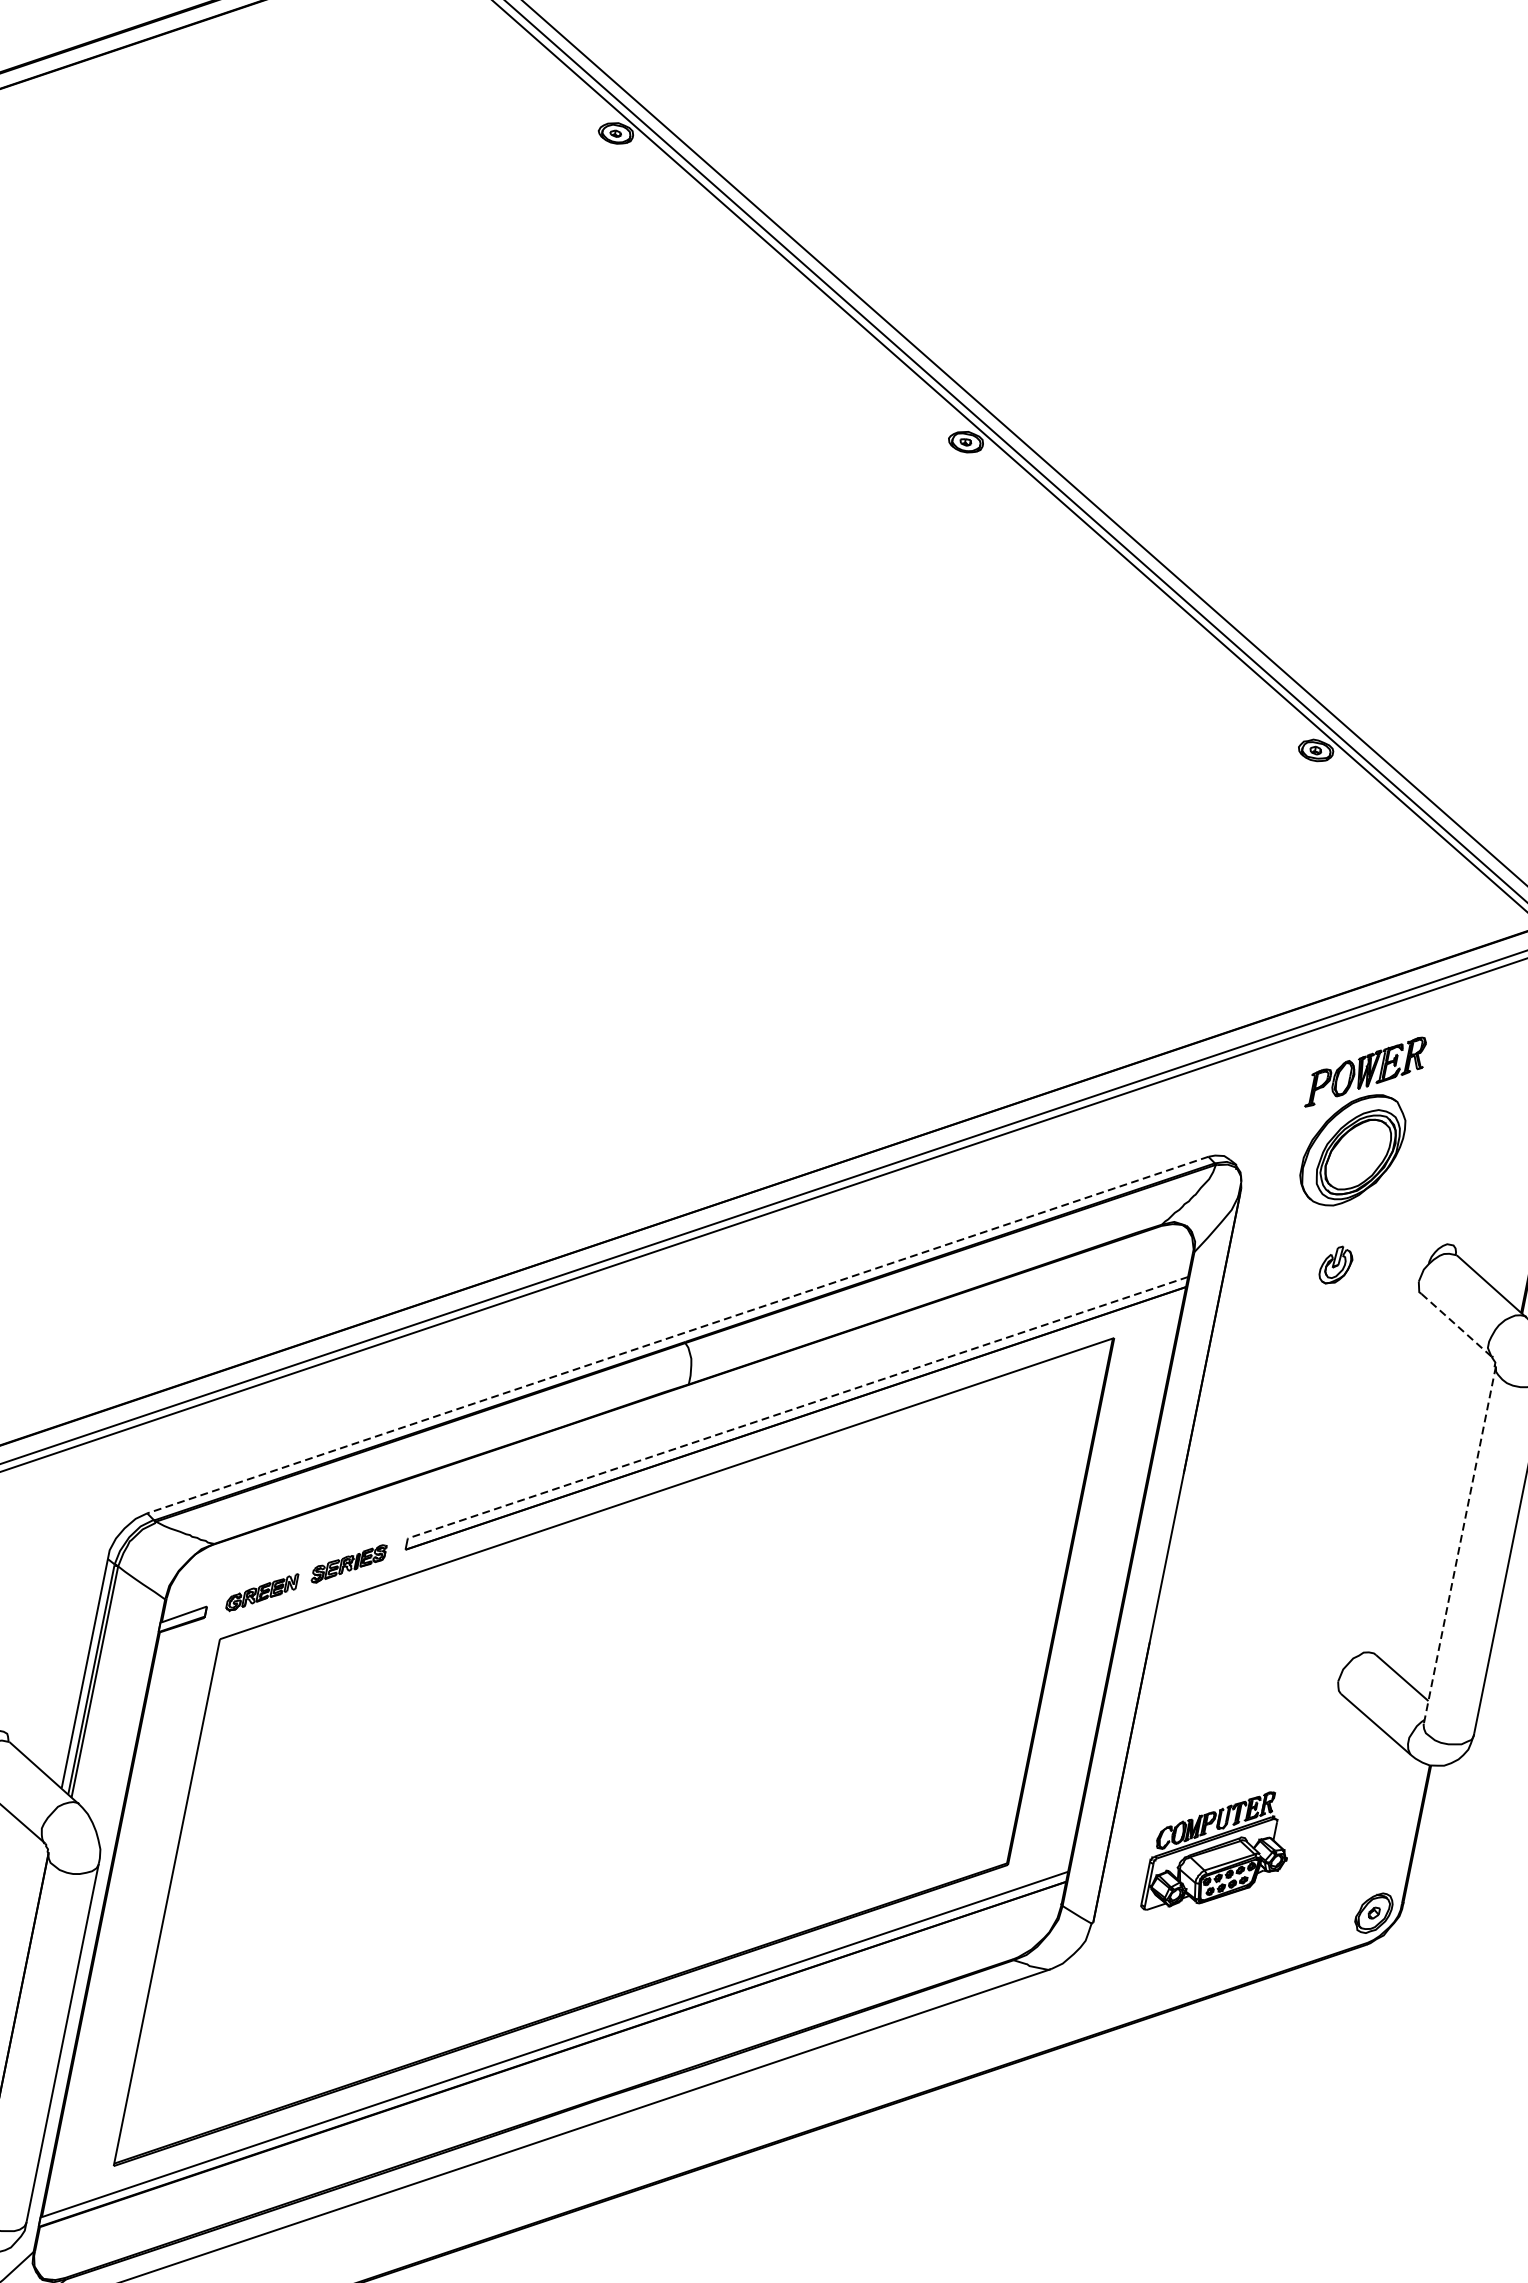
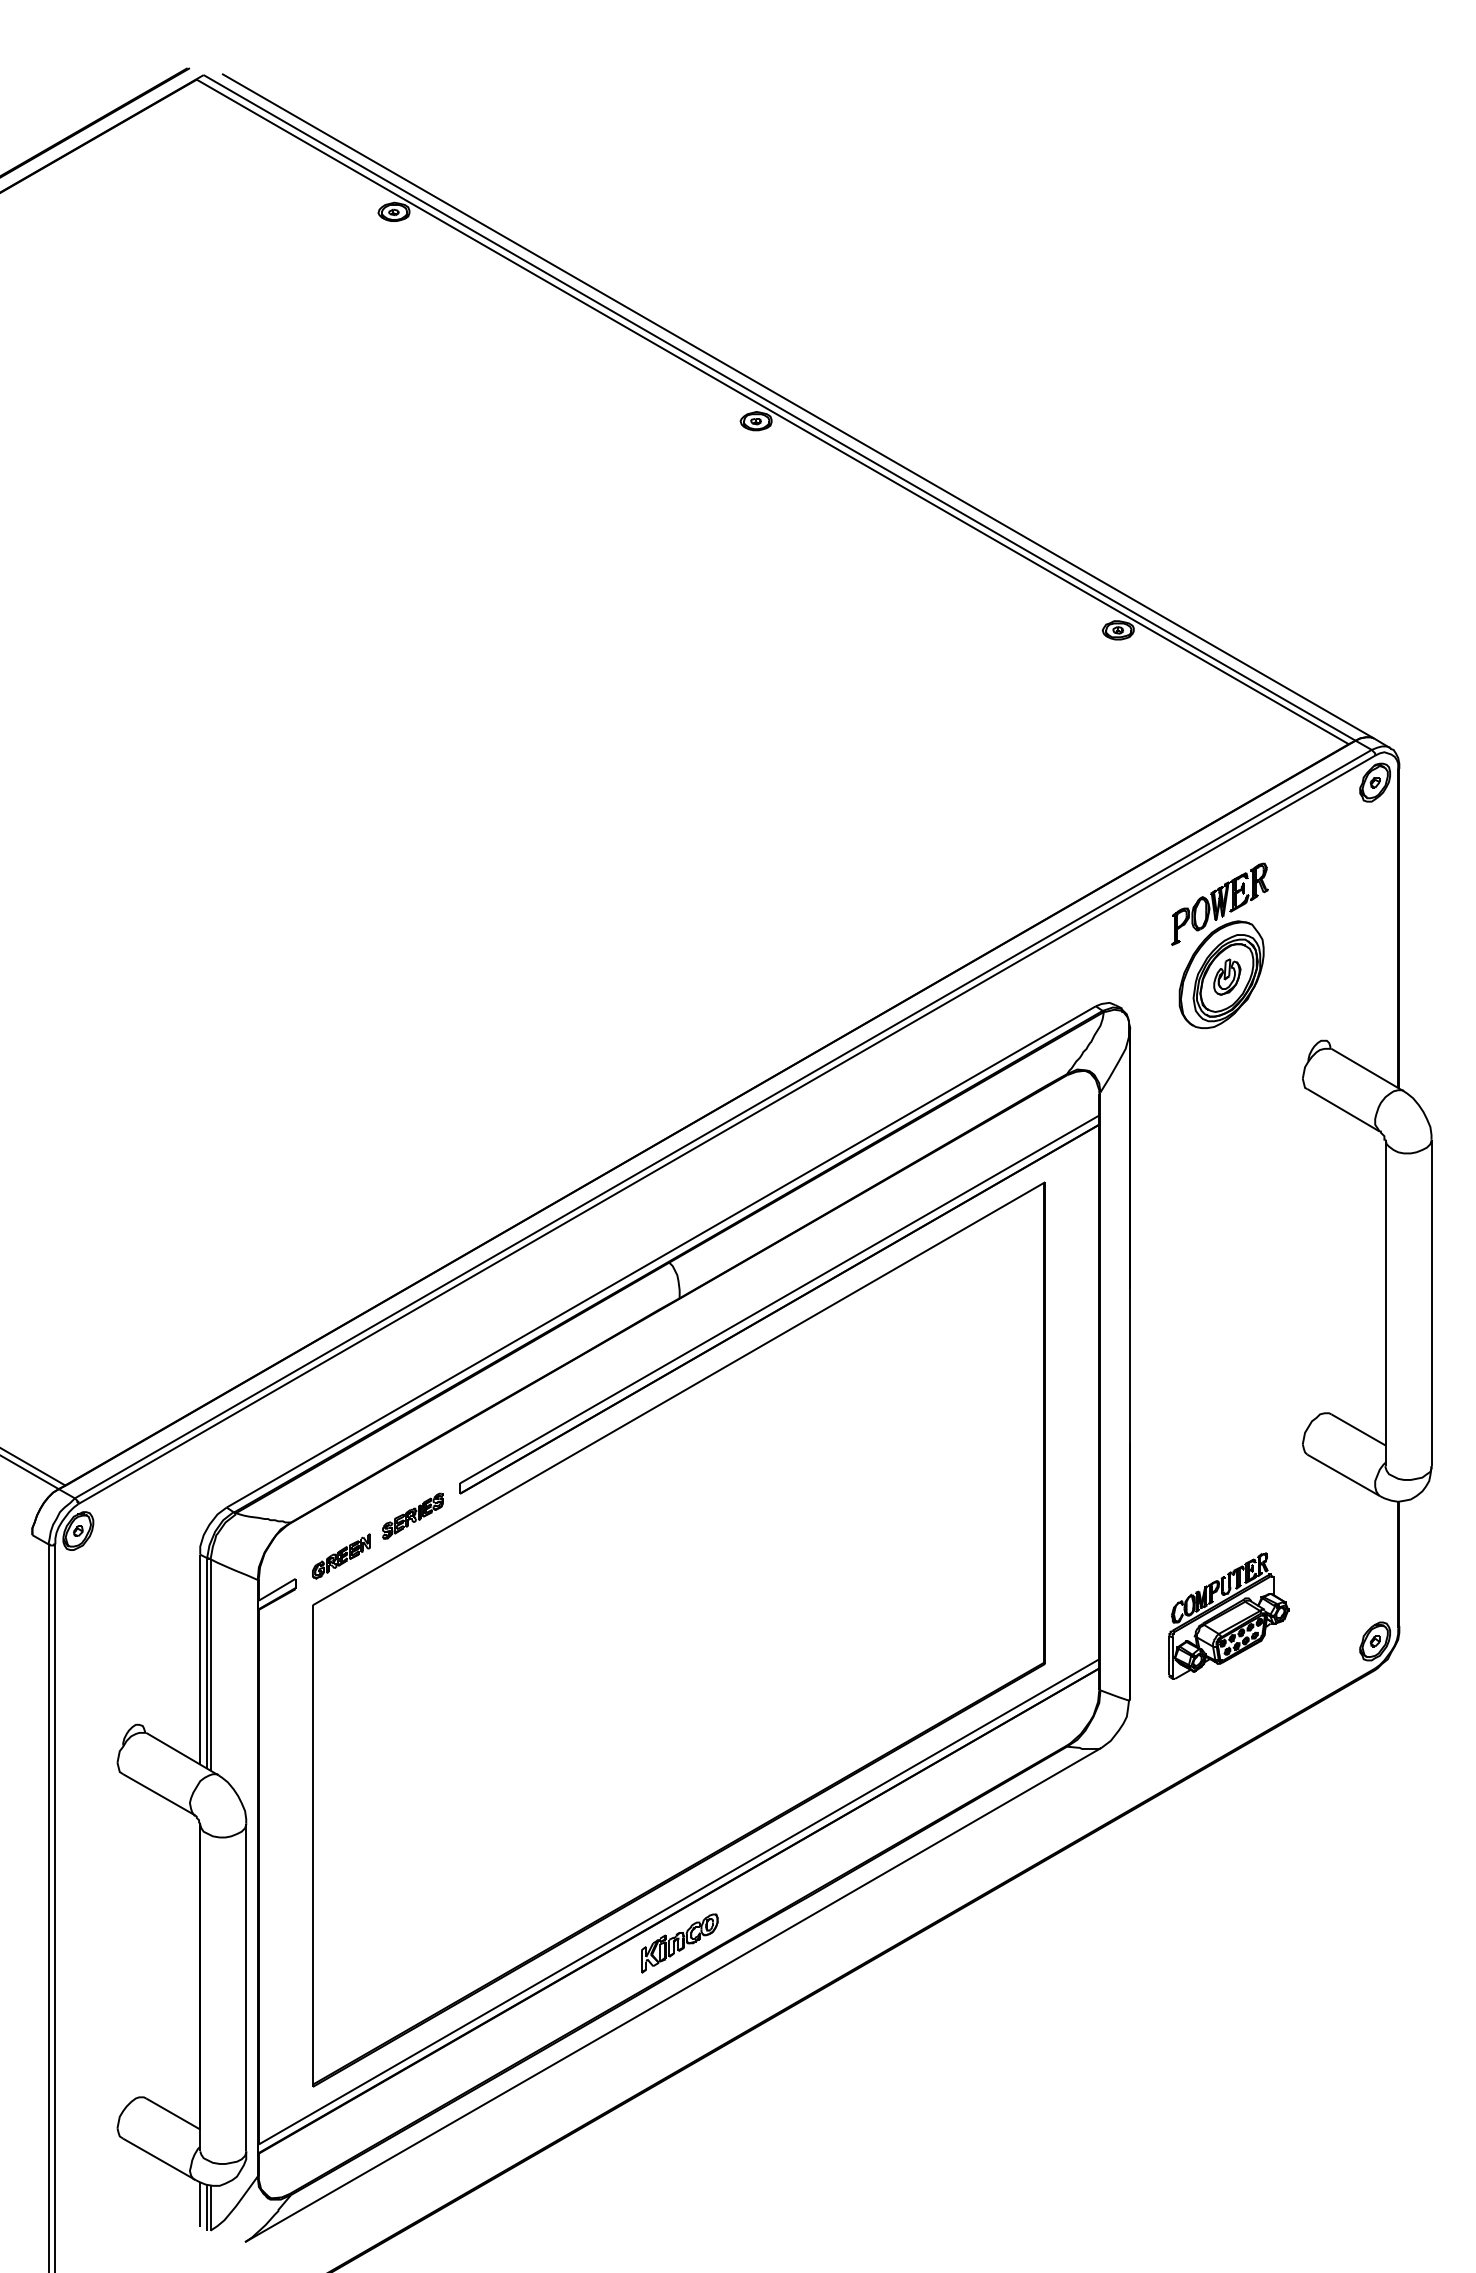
part: (1336, 1264) -> (1227, 976), moved
line: (1457, 1325) -> (1344, 1110), dashed -> solid
line: (678, 1334) -> (661, 1256), dashed -> solid
line: (797, 1407) -> (779, 1299), dashed -> solid
line: (1459, 1545) -> (1385, 1303), dashed -> solid
part: (546, 2090) -> (679, 1943), added

